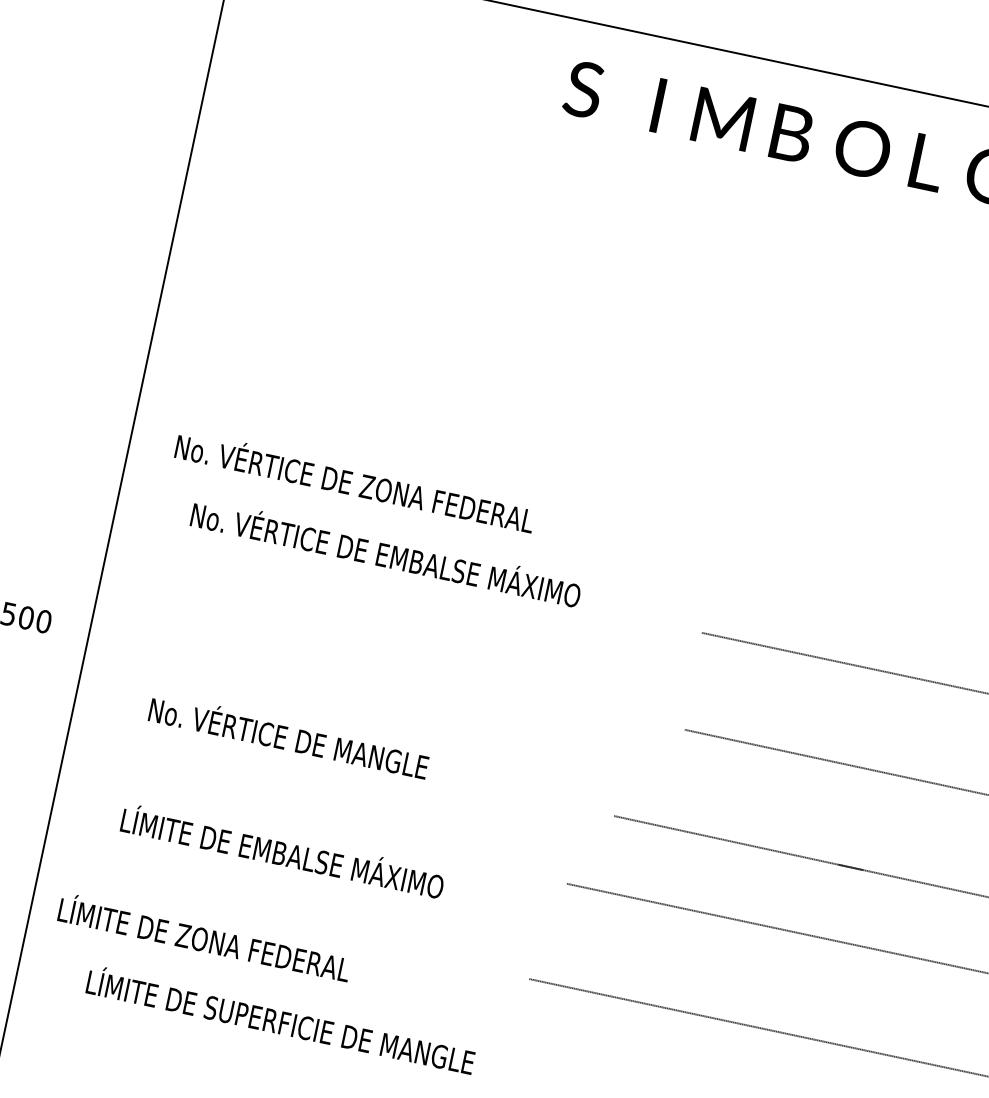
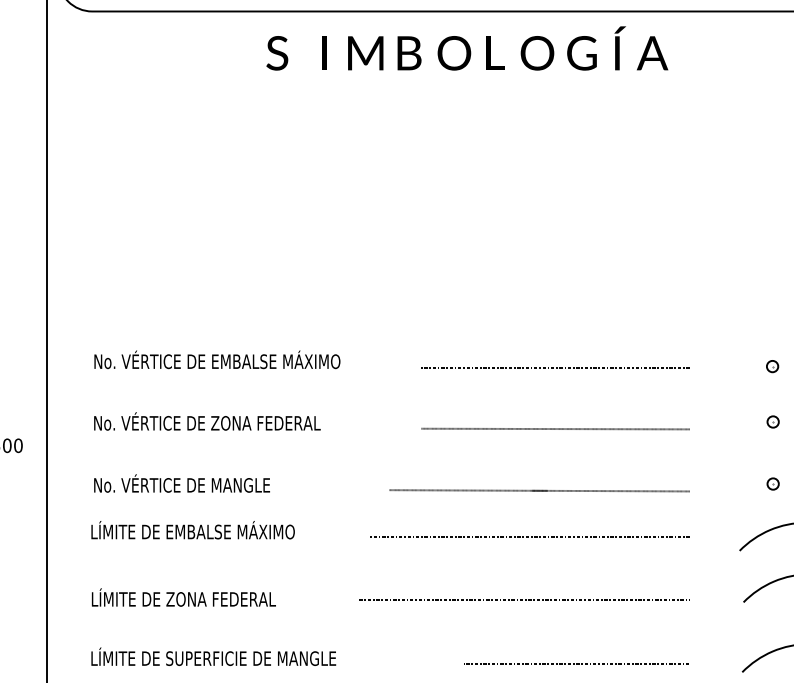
text: (355, 481) -> (207, 421), moved
text: (281, 851) -> (192, 530), moved
text: (204, 937) -> (183, 597), moved

